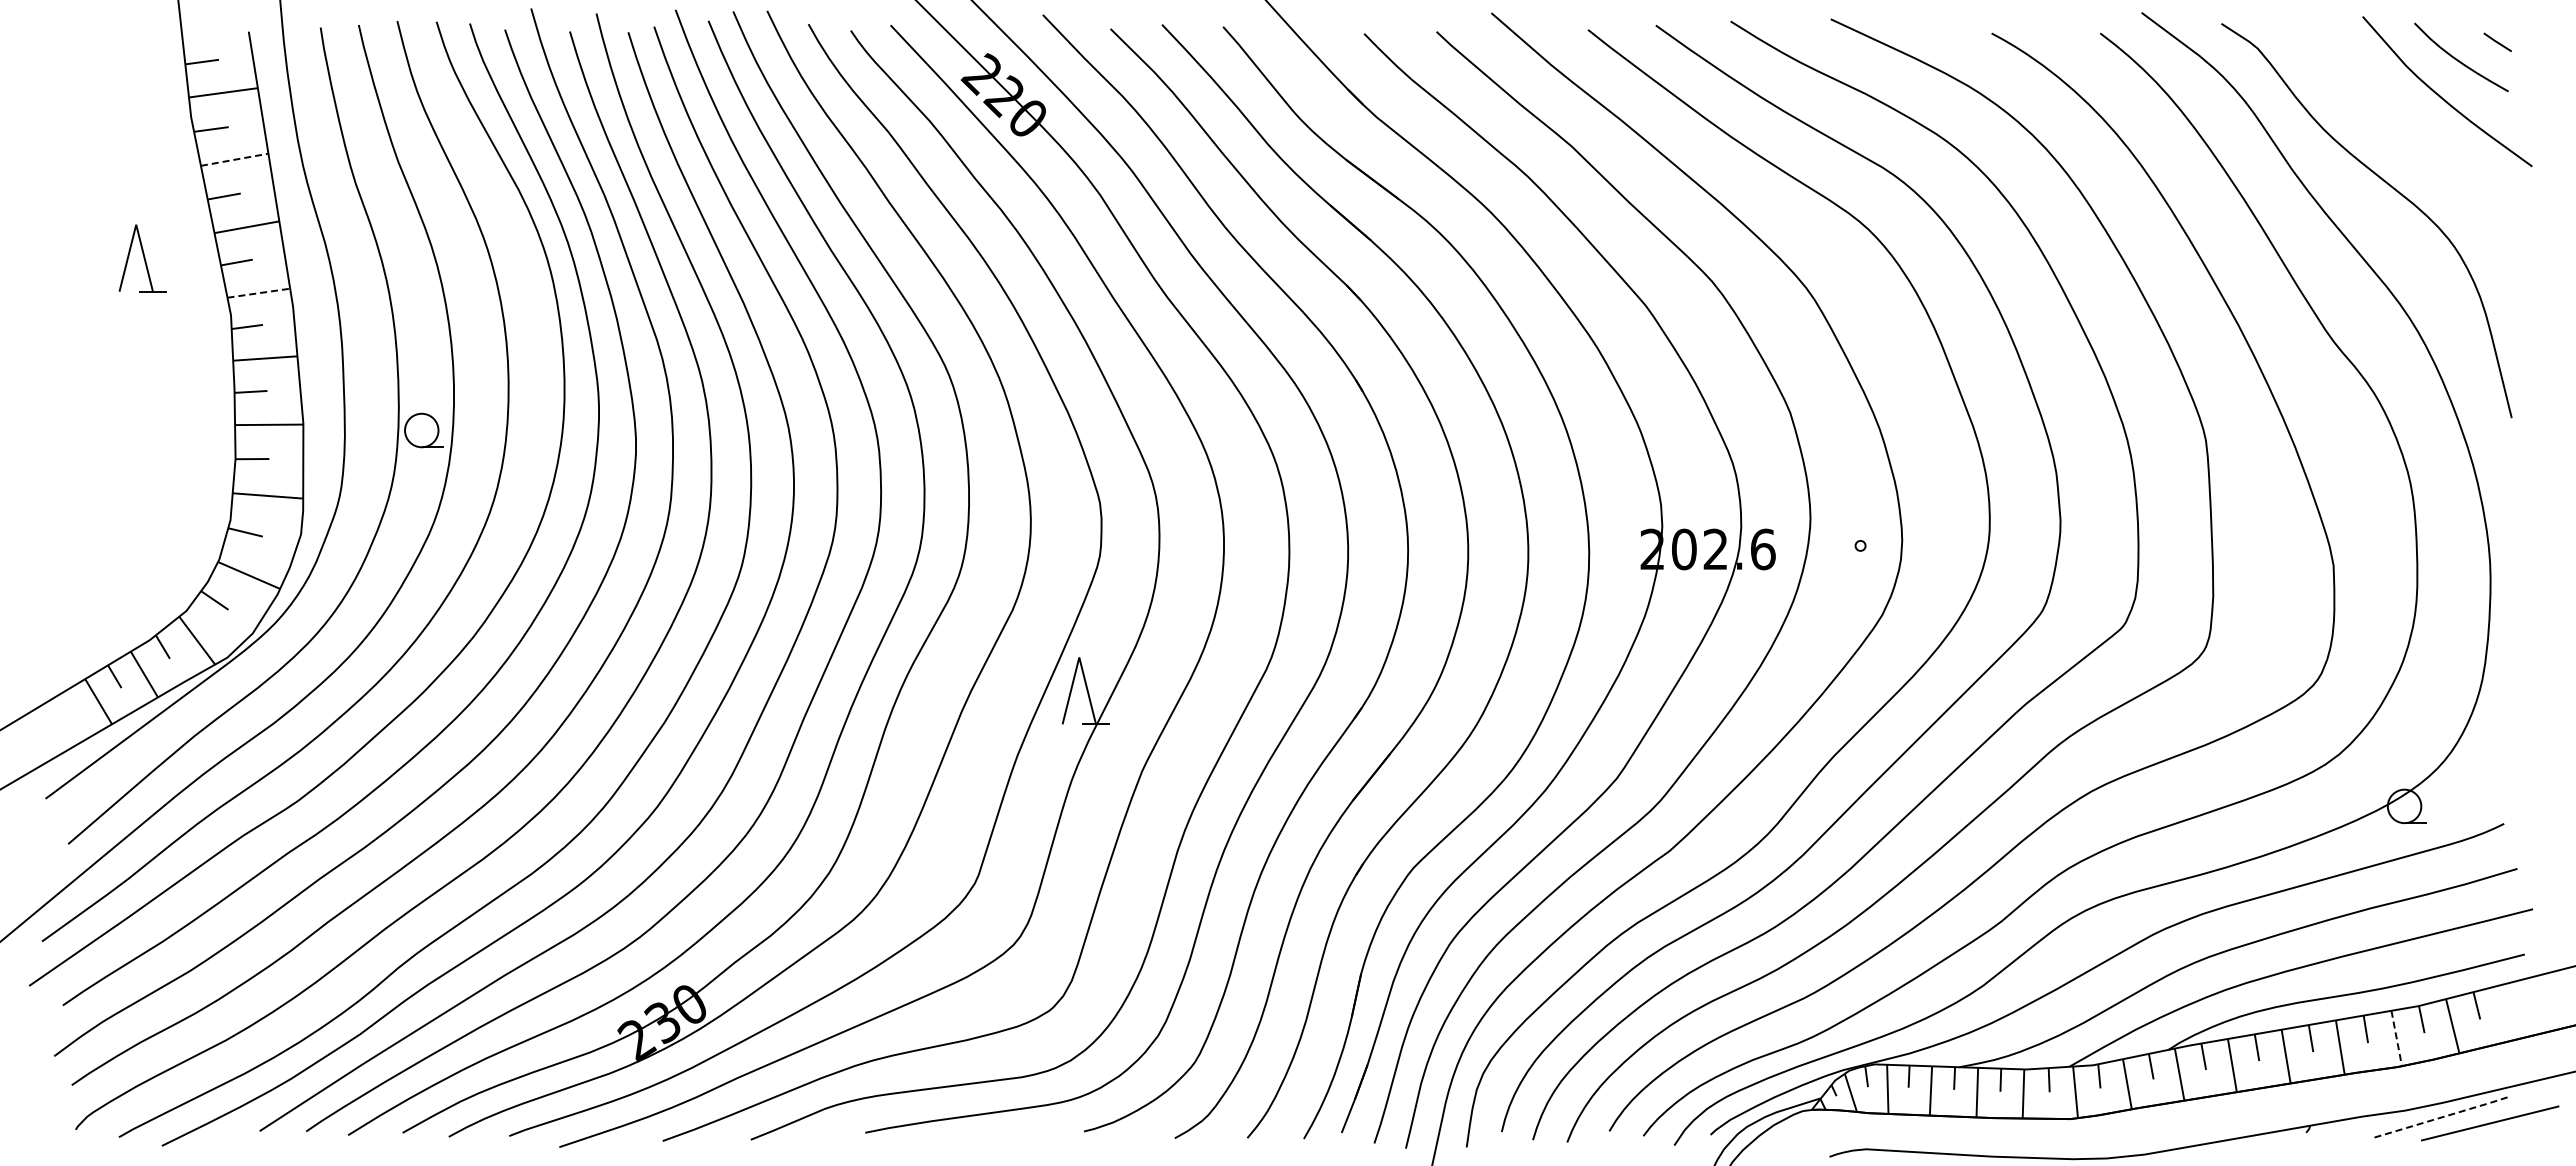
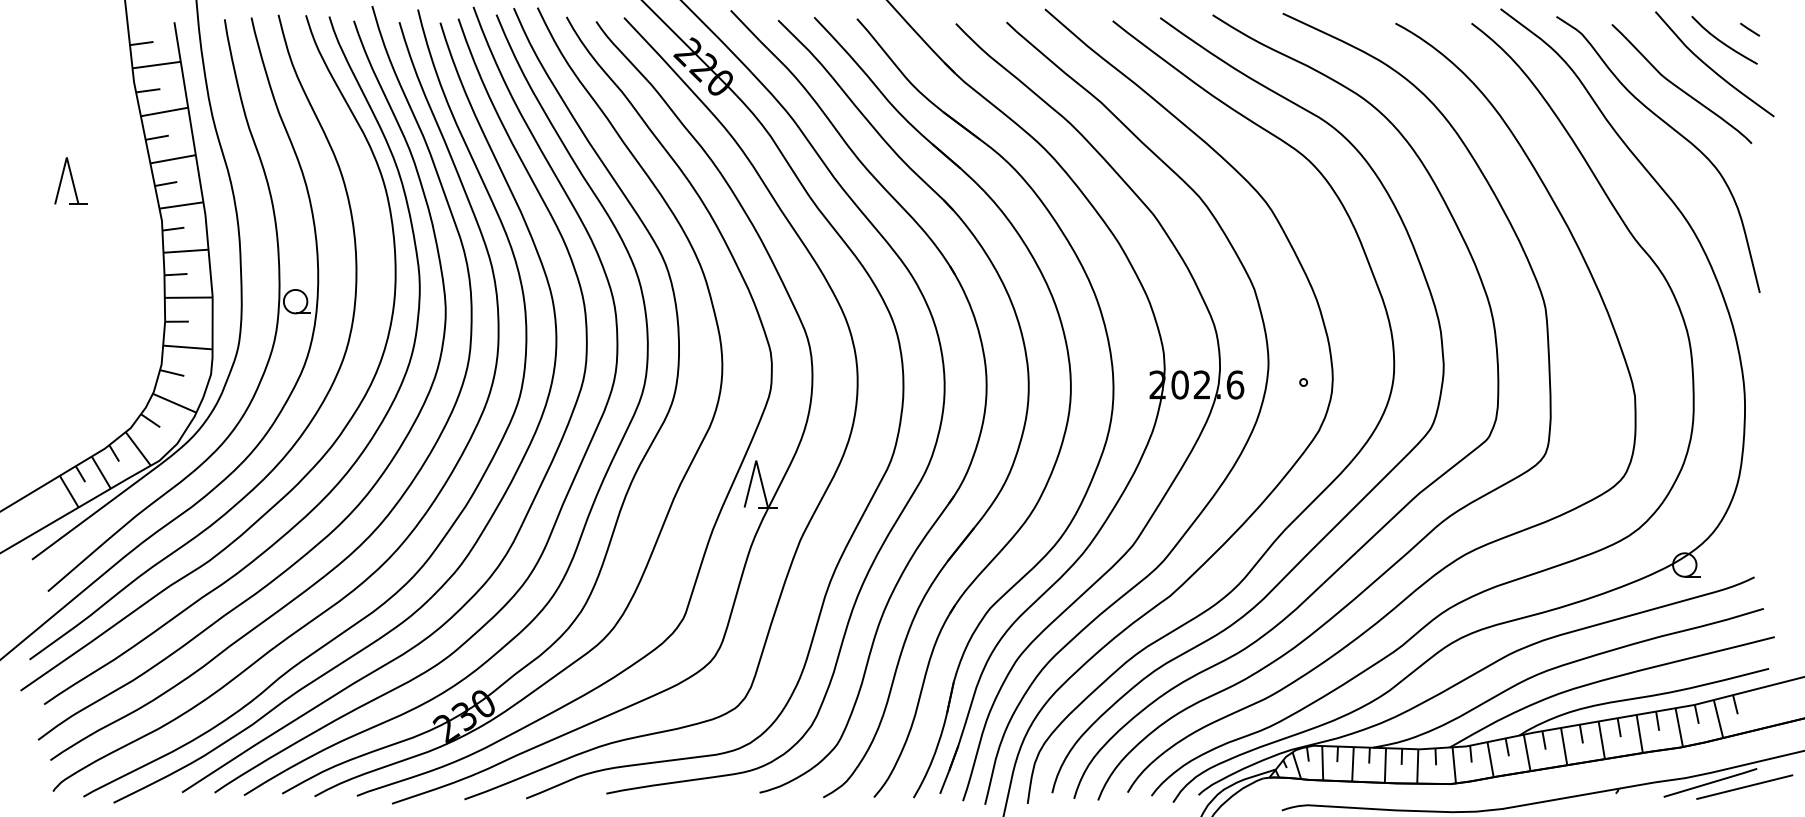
curve: (2396, 124) -> (1679, 87), added
line: (235, 159) -> (165, 111), dashed -> solid
part: (142, 258) -> (71, 181), moved
line: (258, 293) -> (181, 205), dashed -> solid
line: (2396, 1038) -> (1679, 727), dashed -> solid
line: (2442, 1117) -> (1711, 782), dashed -> solid

